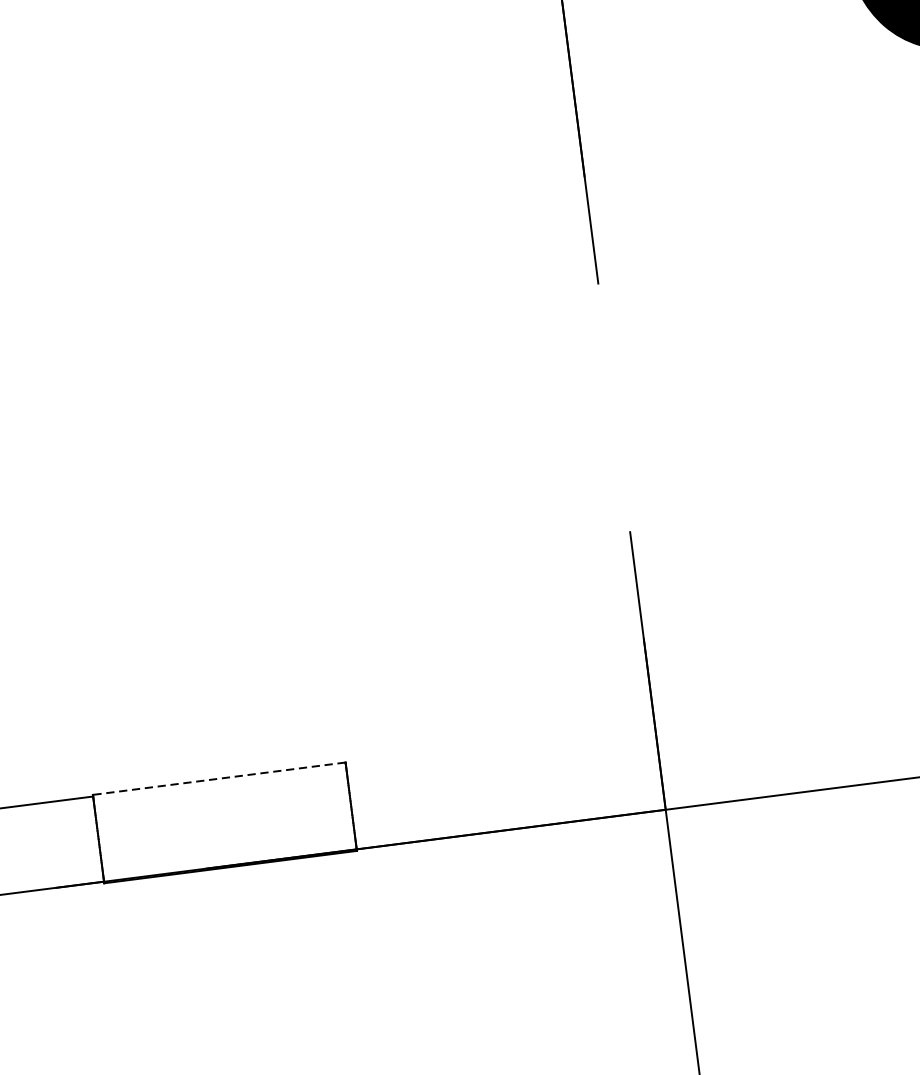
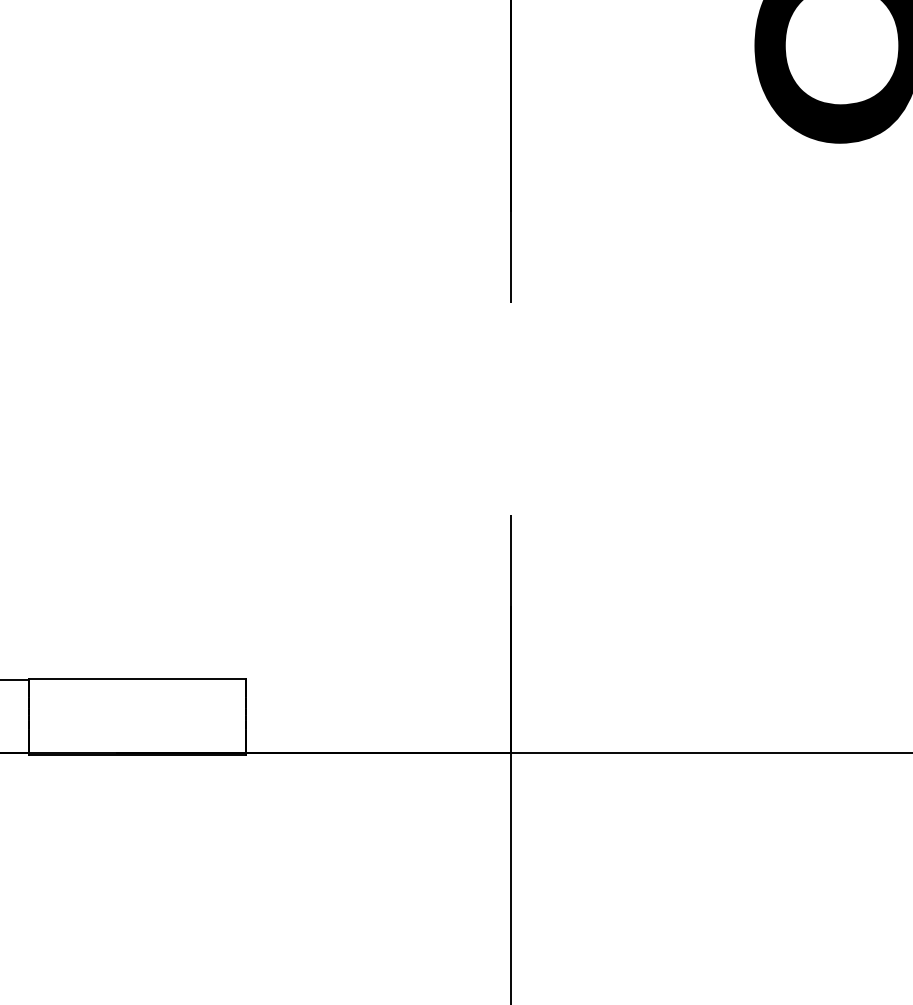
line: (219, 778) -> (137, 678), dashed -> solid

